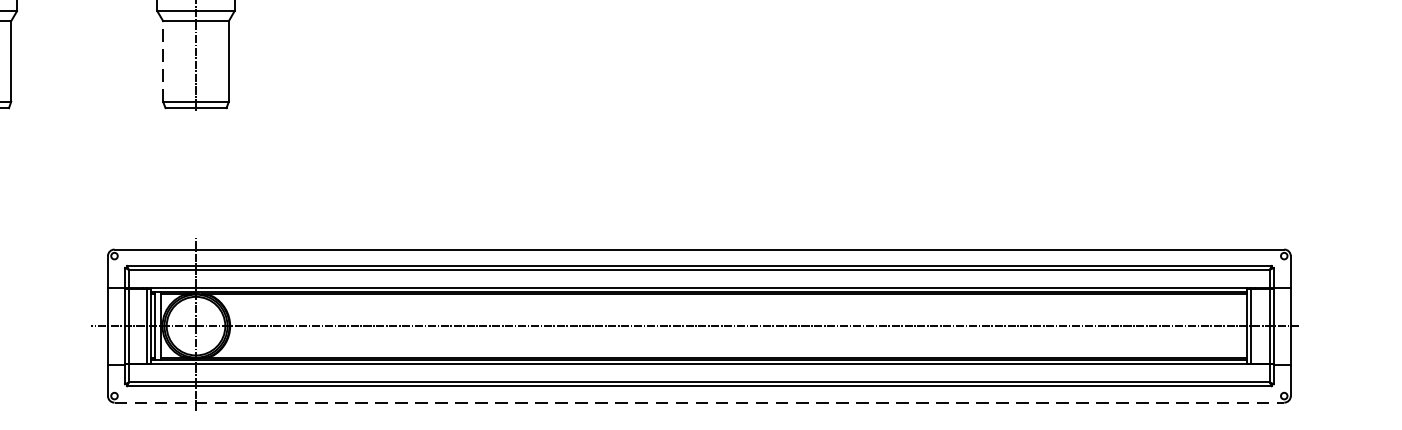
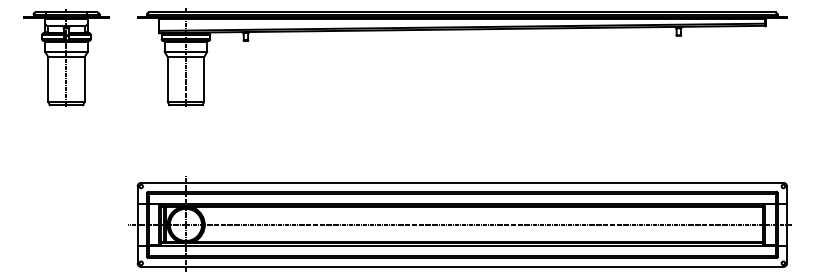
line: (162, 61) -> (167, 79), dashed -> solid
line: (699, 401) -> (462, 266), dashed -> solid

